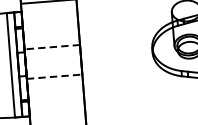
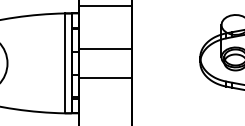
line: (52, 47) -> (105, 49), dashed -> solid
line: (54, 76) -> (105, 77), dashed -> solid

